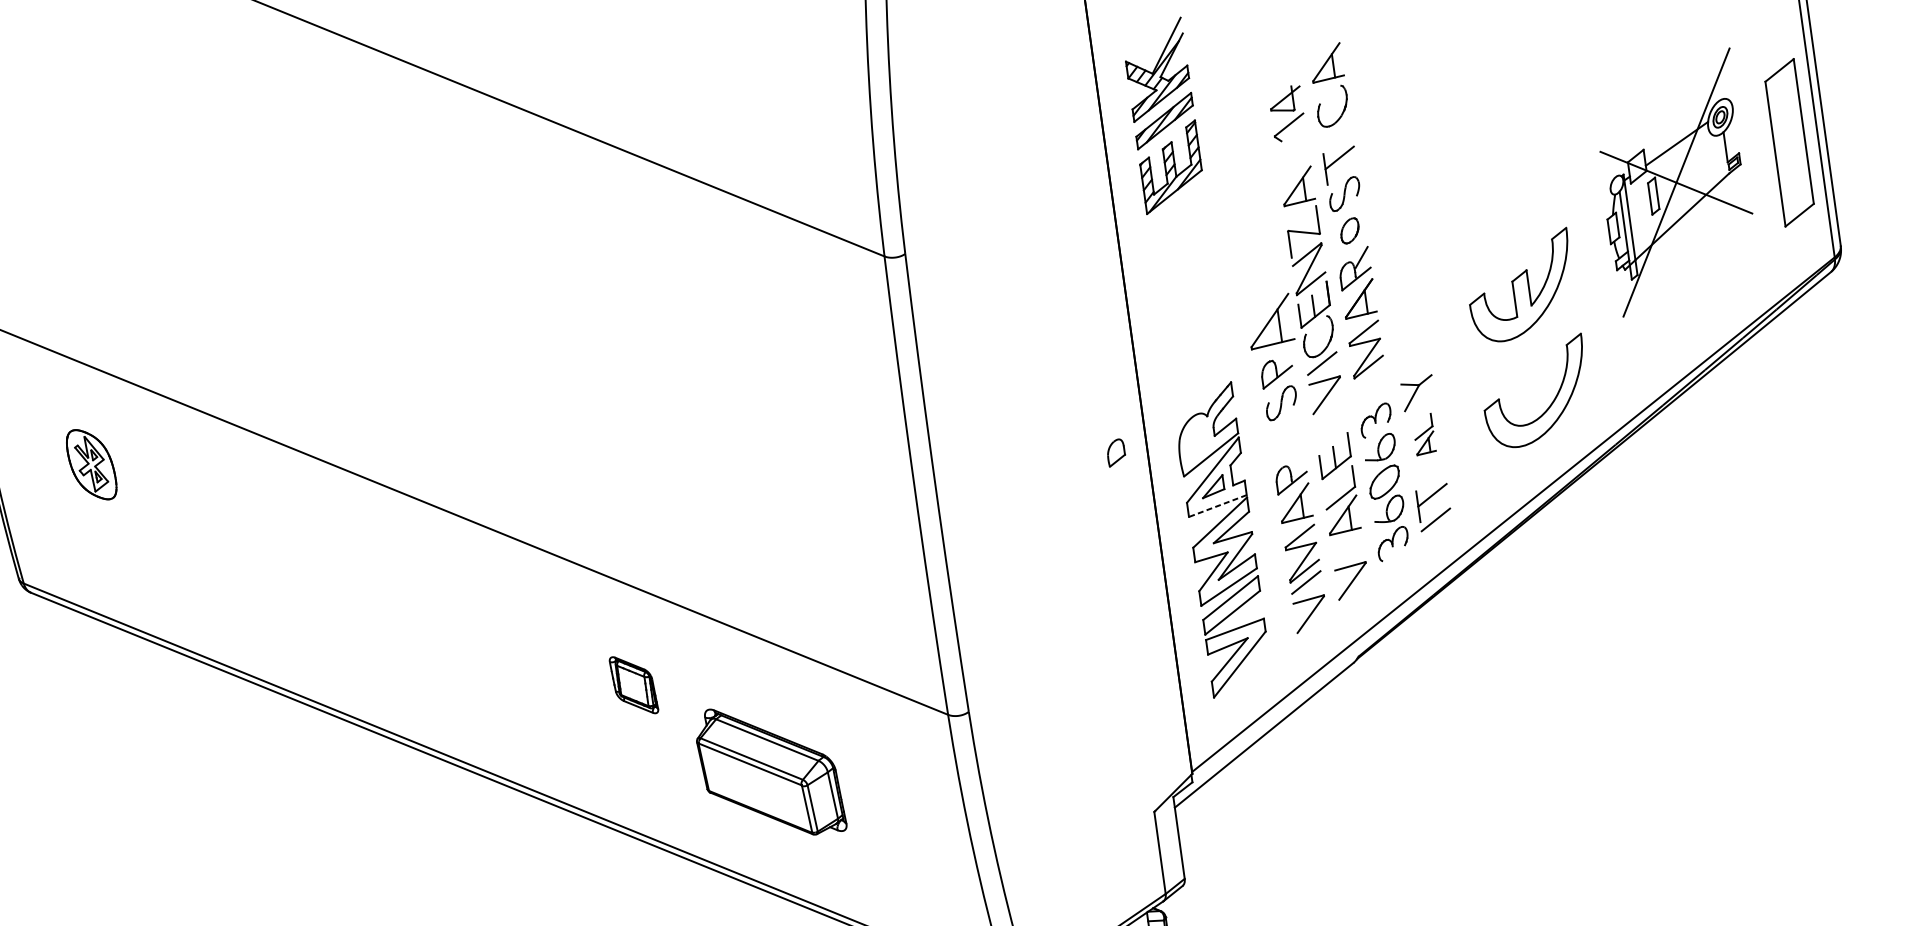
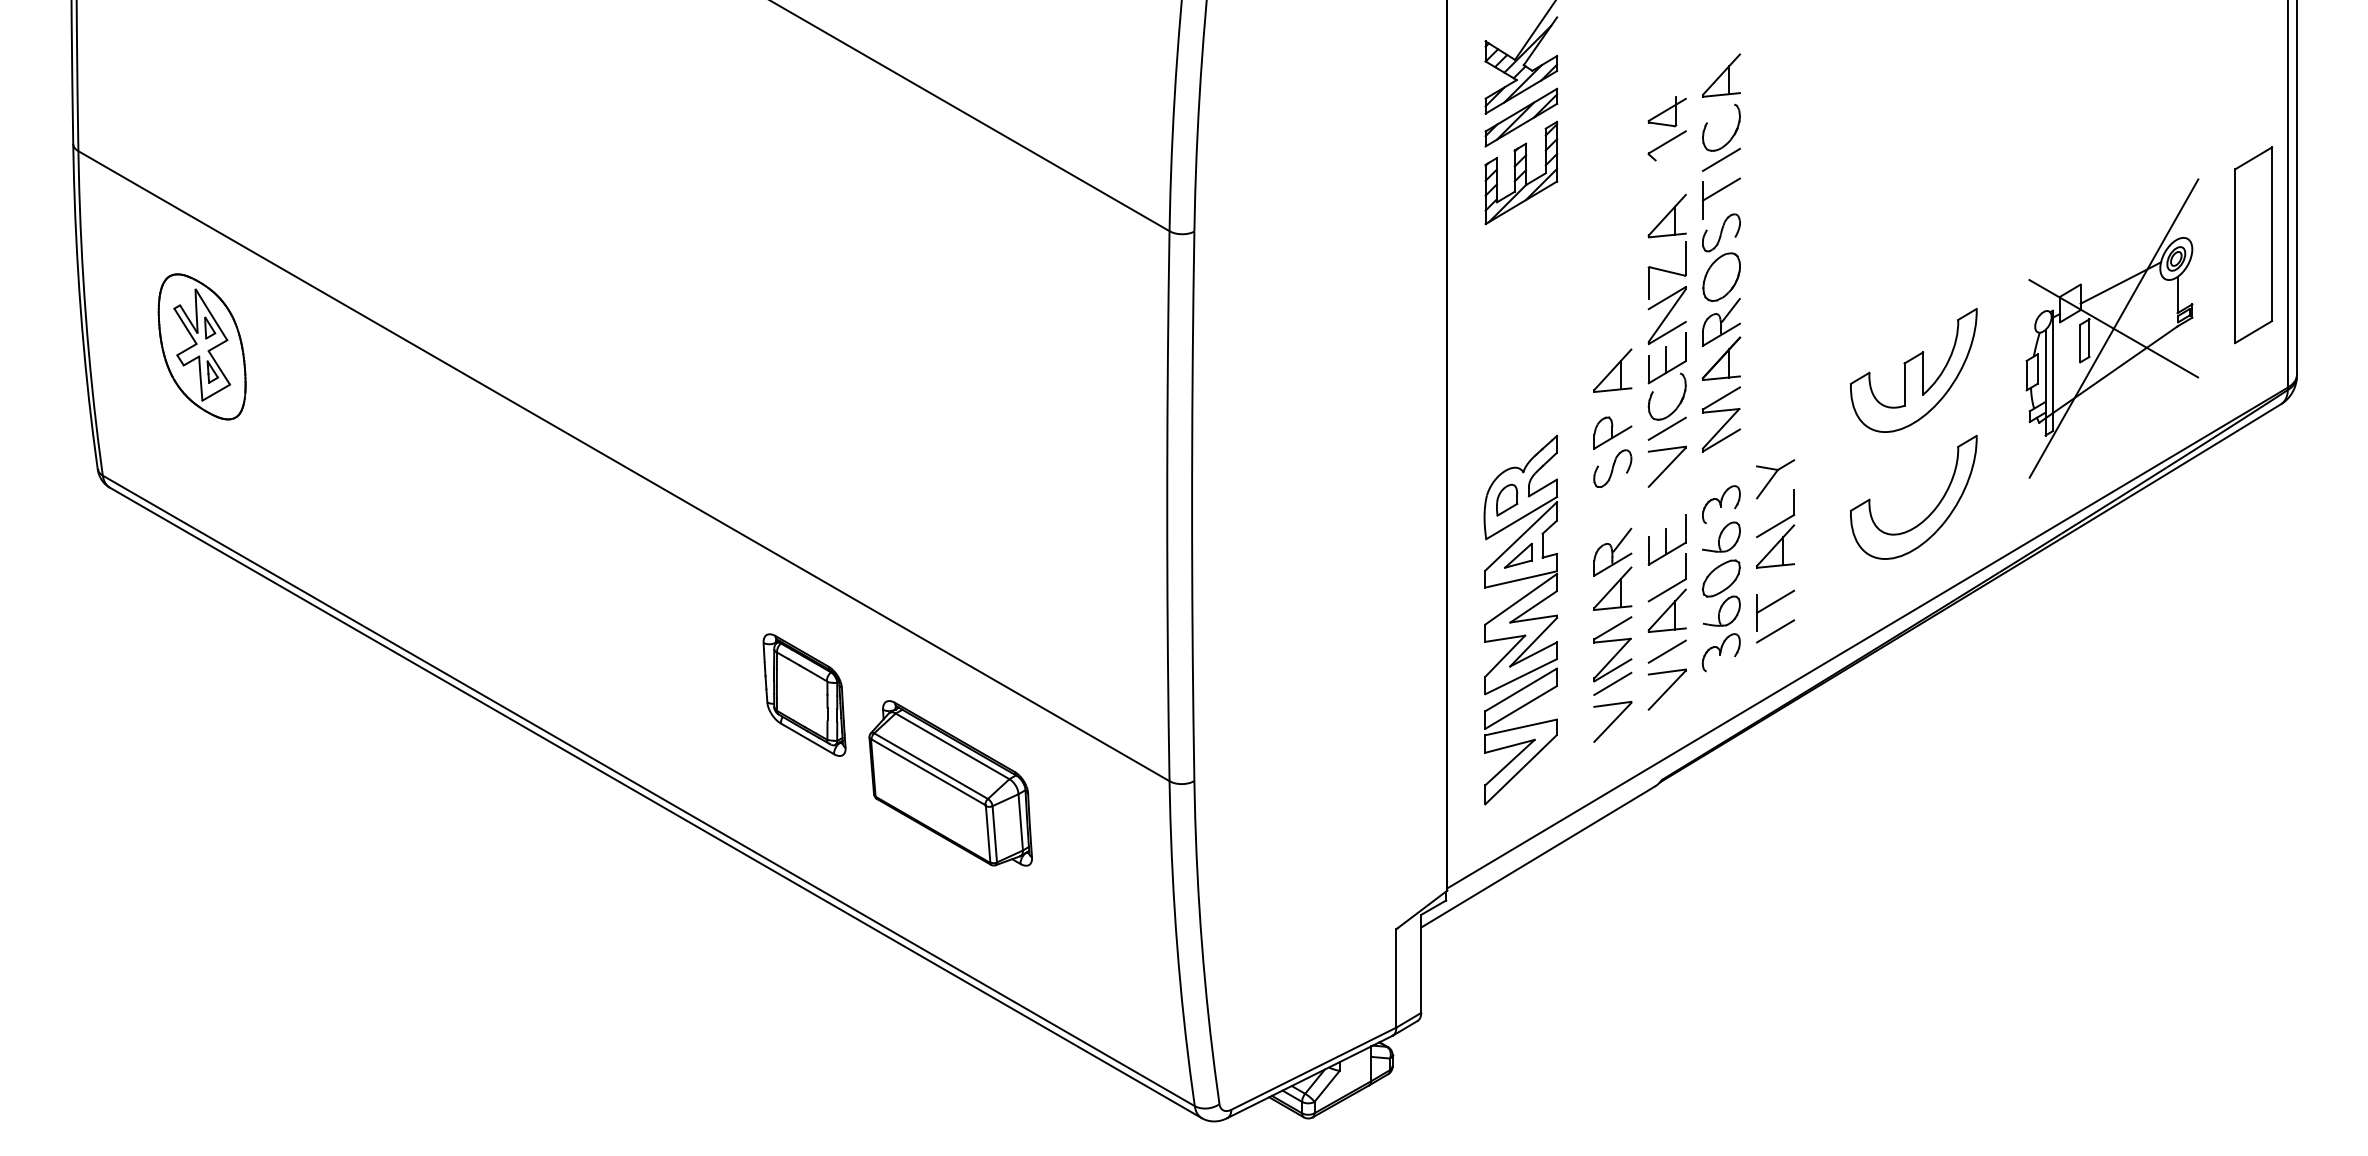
line: (1335, 132) -> (1720, 159), added
part: (1675, 182) -> (2112, 328), moved
part: (1349, 230) -> (1721, 276), size x1.67
part: (1269, 321) -> (1612, 370), size x0.71
part: (1423, 434) -> (1775, 528), size x1.67
part: (1116, 452) -> (1507, 499), moved
line: (1297, 461) -> (1622, 539), added
part: (91, 464) -> (201, 346), size x1.67
line: (1218, 506) -> (1521, 579), dashed -> solid
line: (1347, 549) -> (1666, 651), added
part: (633, 684) -> (804, 694), size x1.67
part: (769, 771) -> (950, 783), moved

